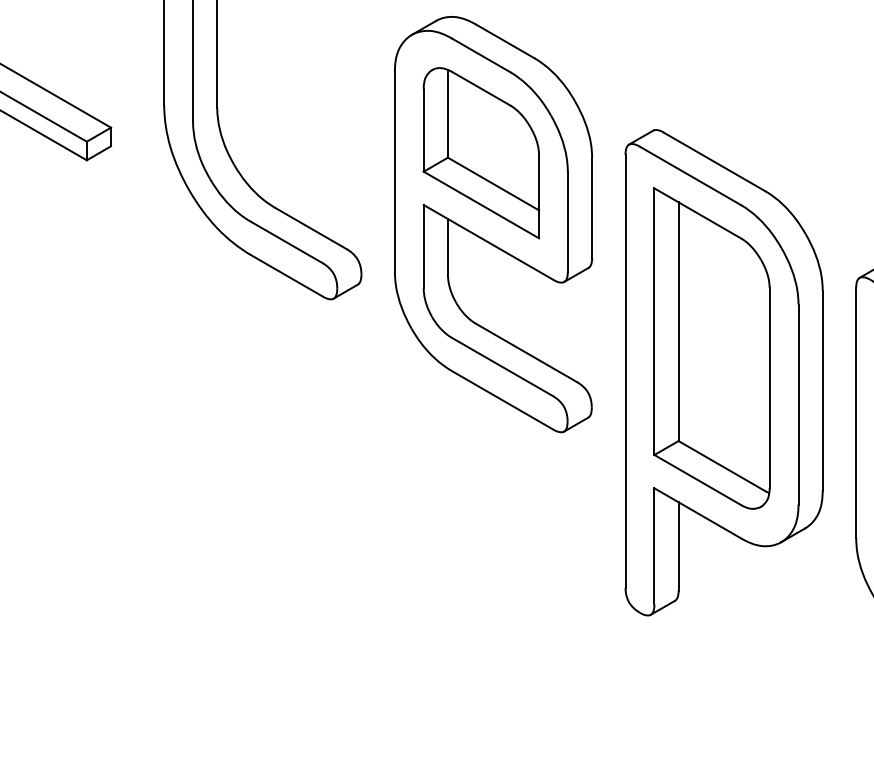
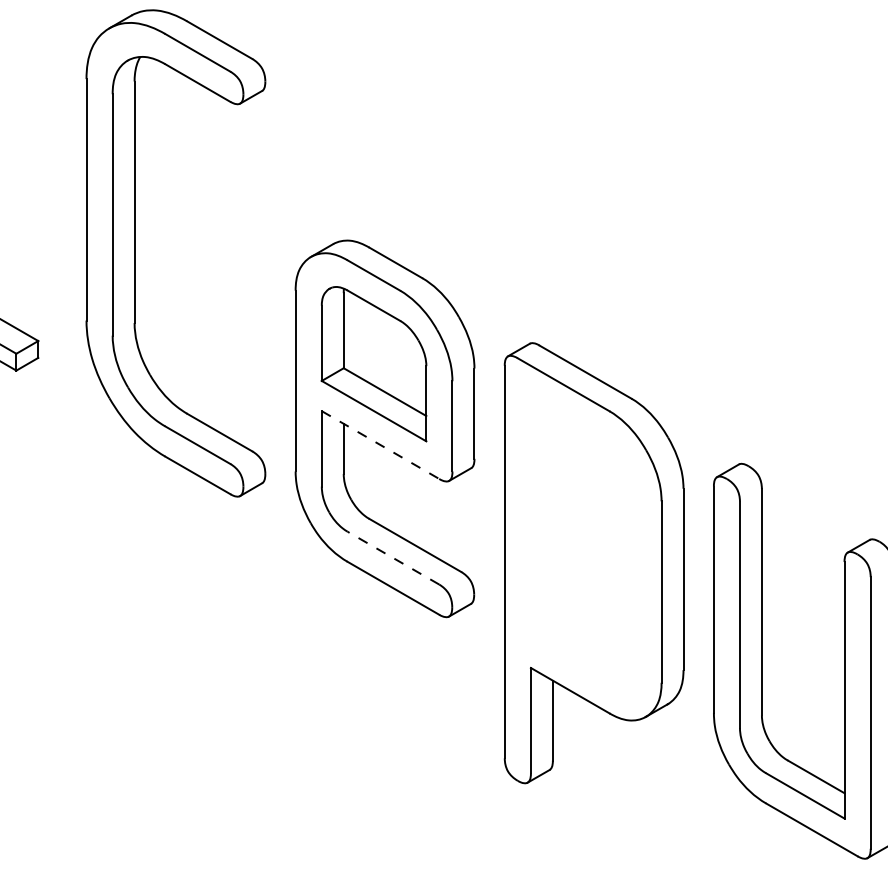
line: (488, 242) -> (380, 445), solid -> dashed
part: (711, 348) -> (582, 541), removed
line: (502, 367) -> (393, 558), solid -> dashed

